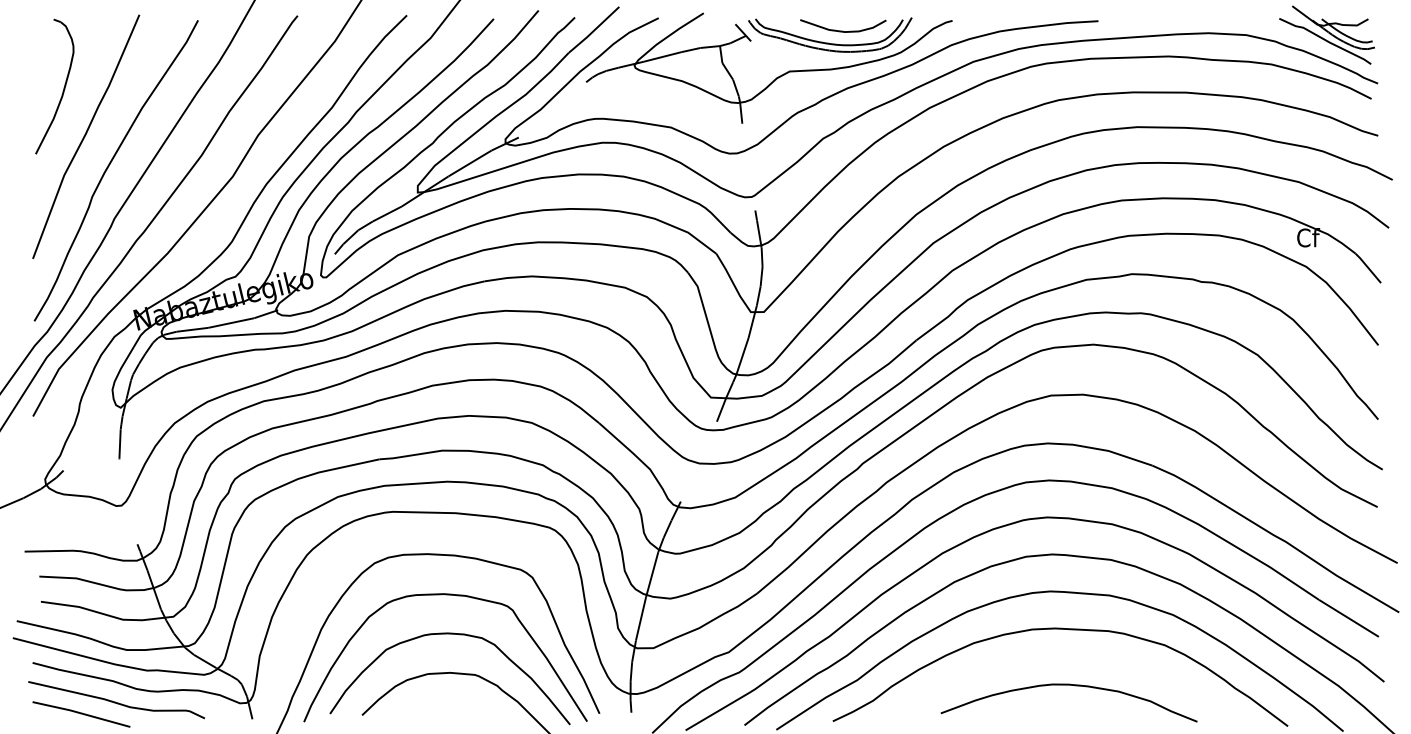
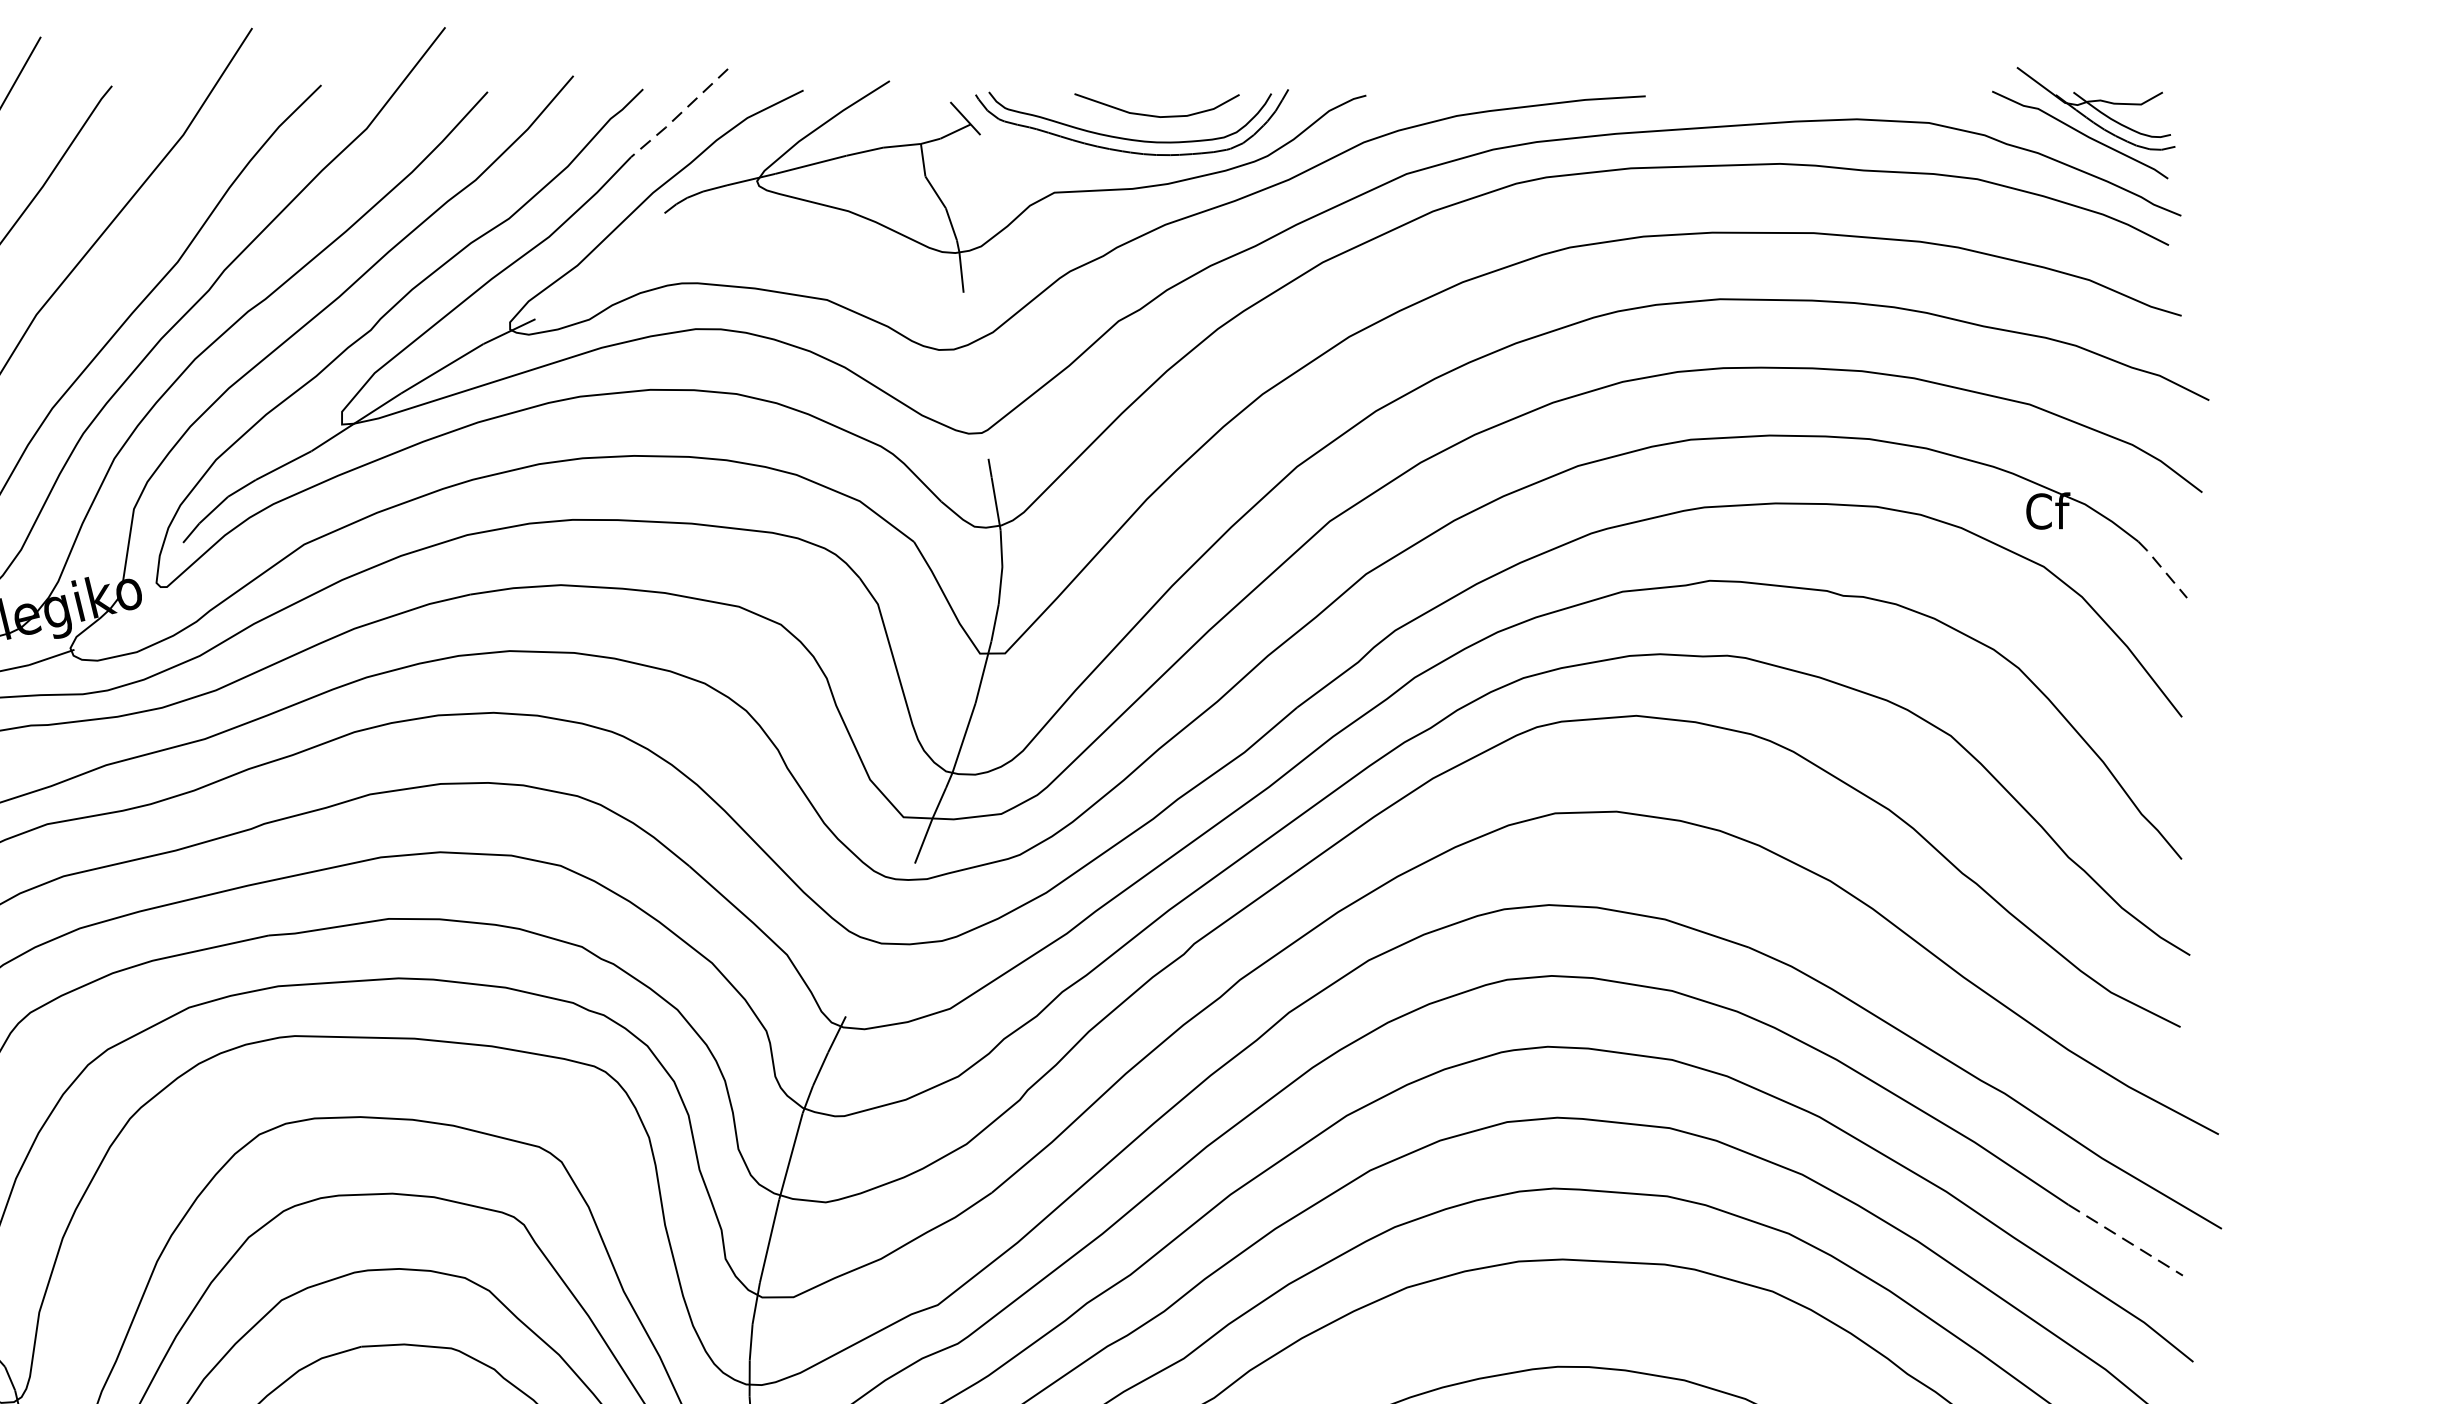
line: (594, 30) -> (680, 114), solid -> dashed
line: (1368, 268) -> (2163, 569), solid -> dashed
line: (1349, 618) -> (2126, 1240), solid -> dashed

